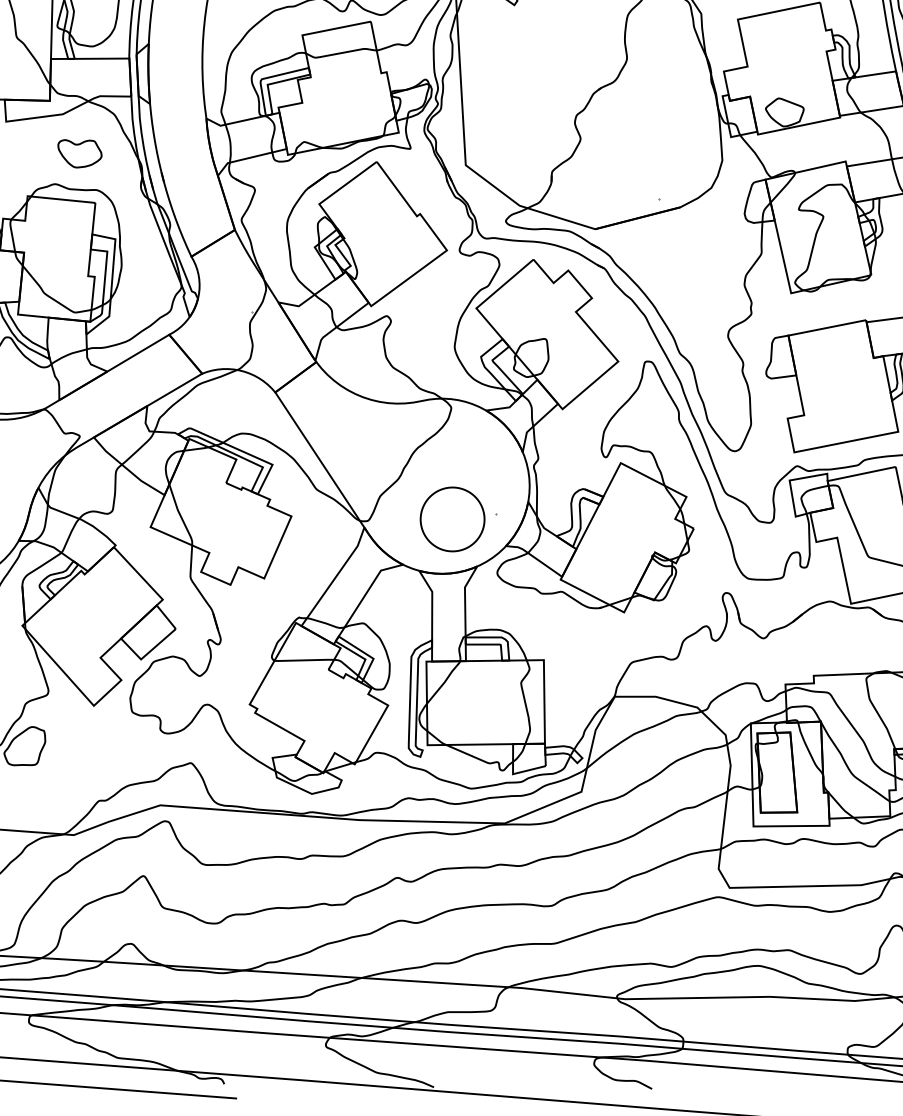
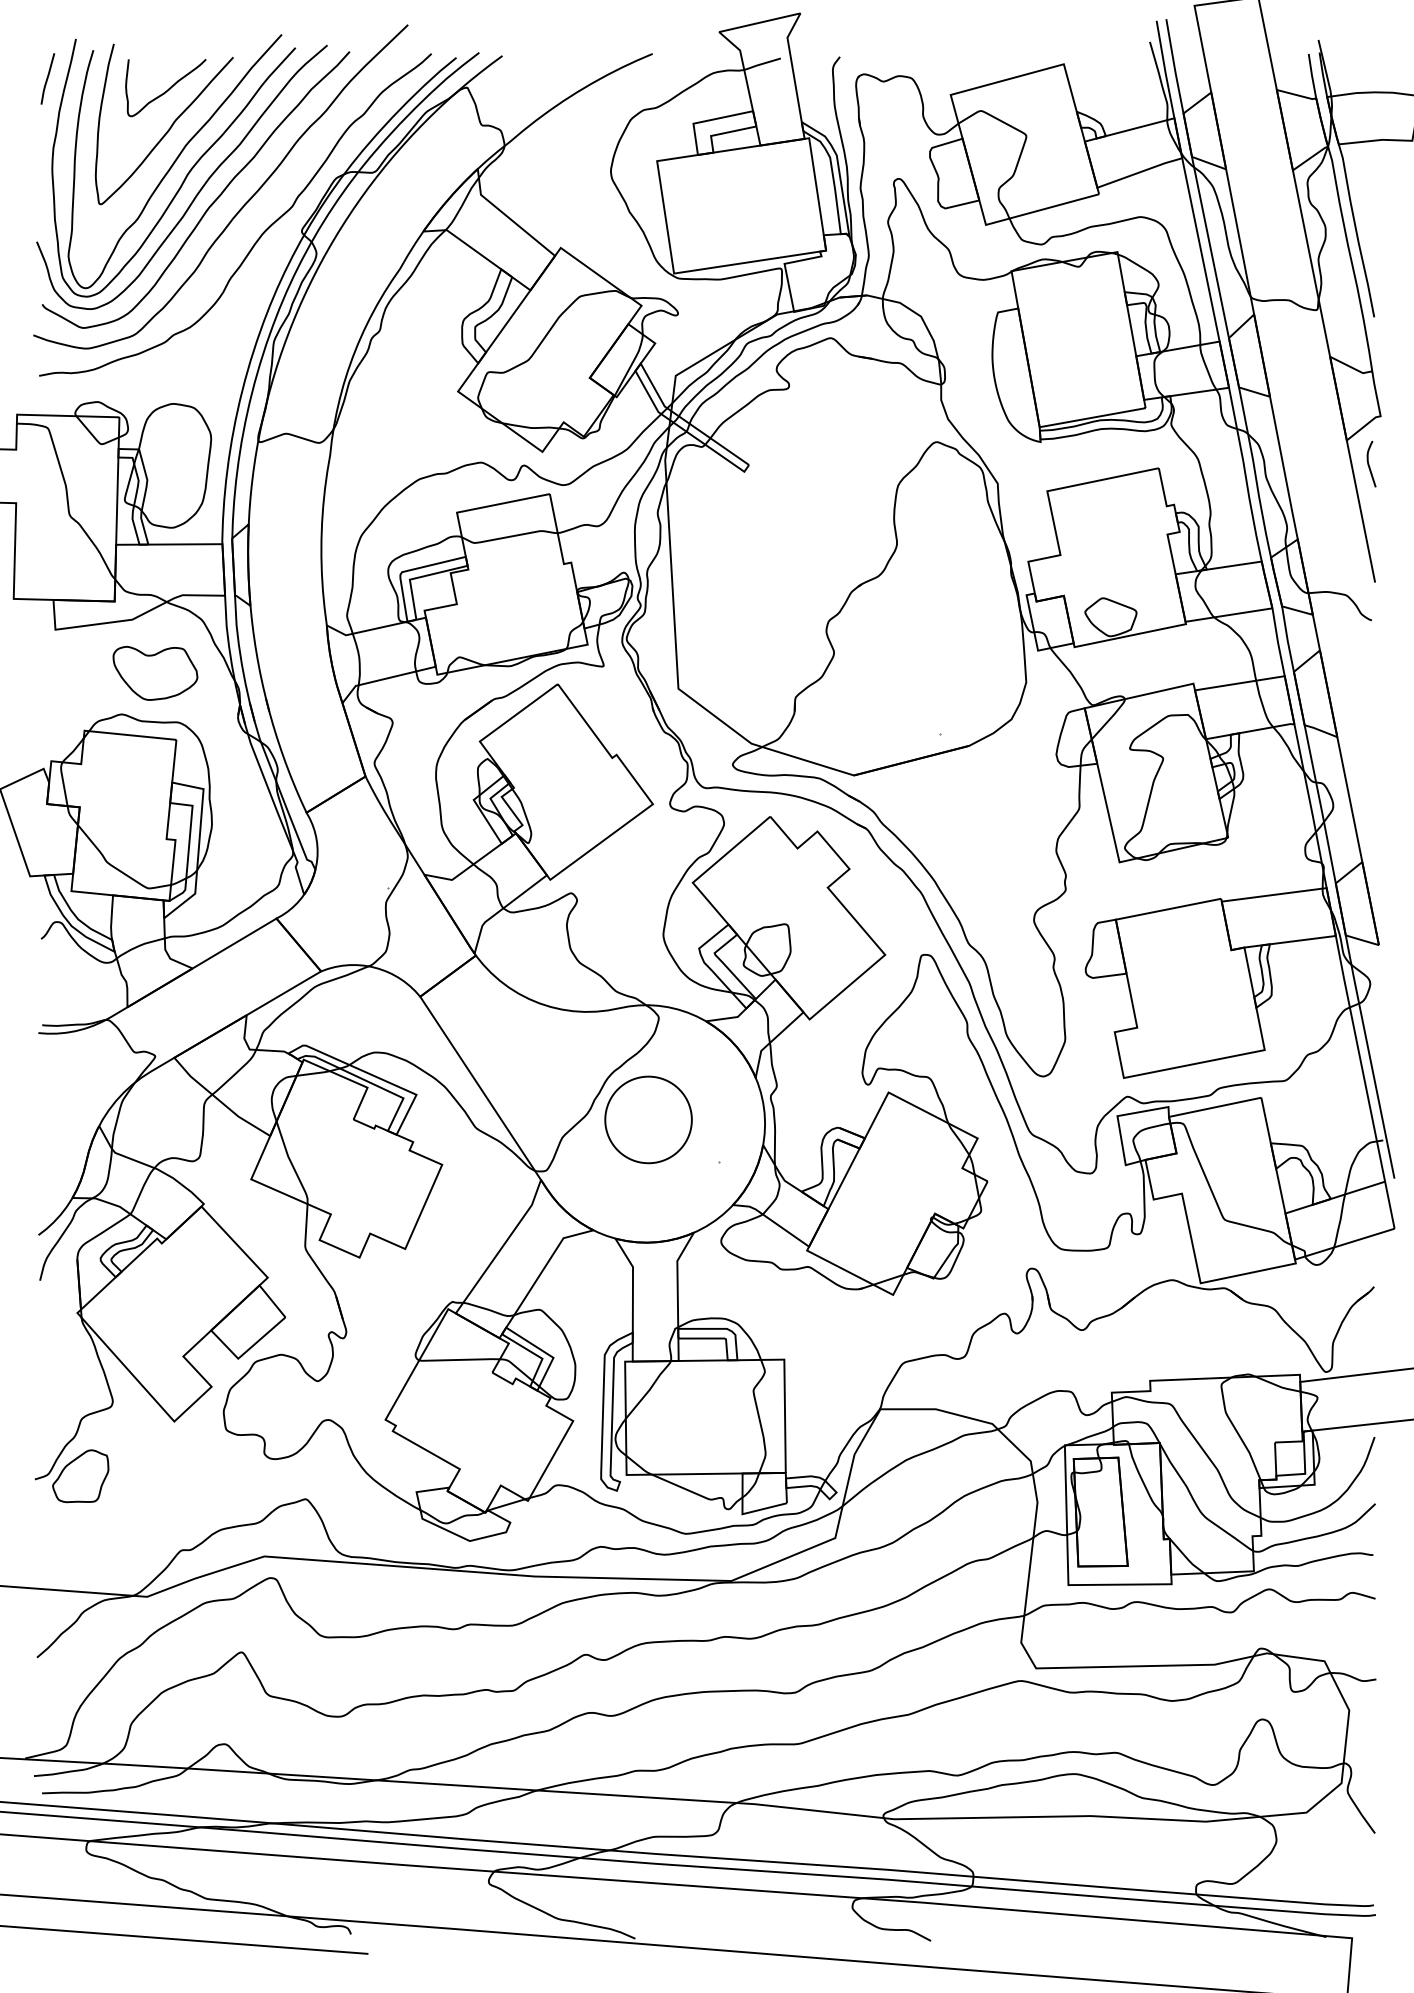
part: (80, 153) -> (155, 672), size x1.43
part: (452, 519) -> (648, 1119), moved

